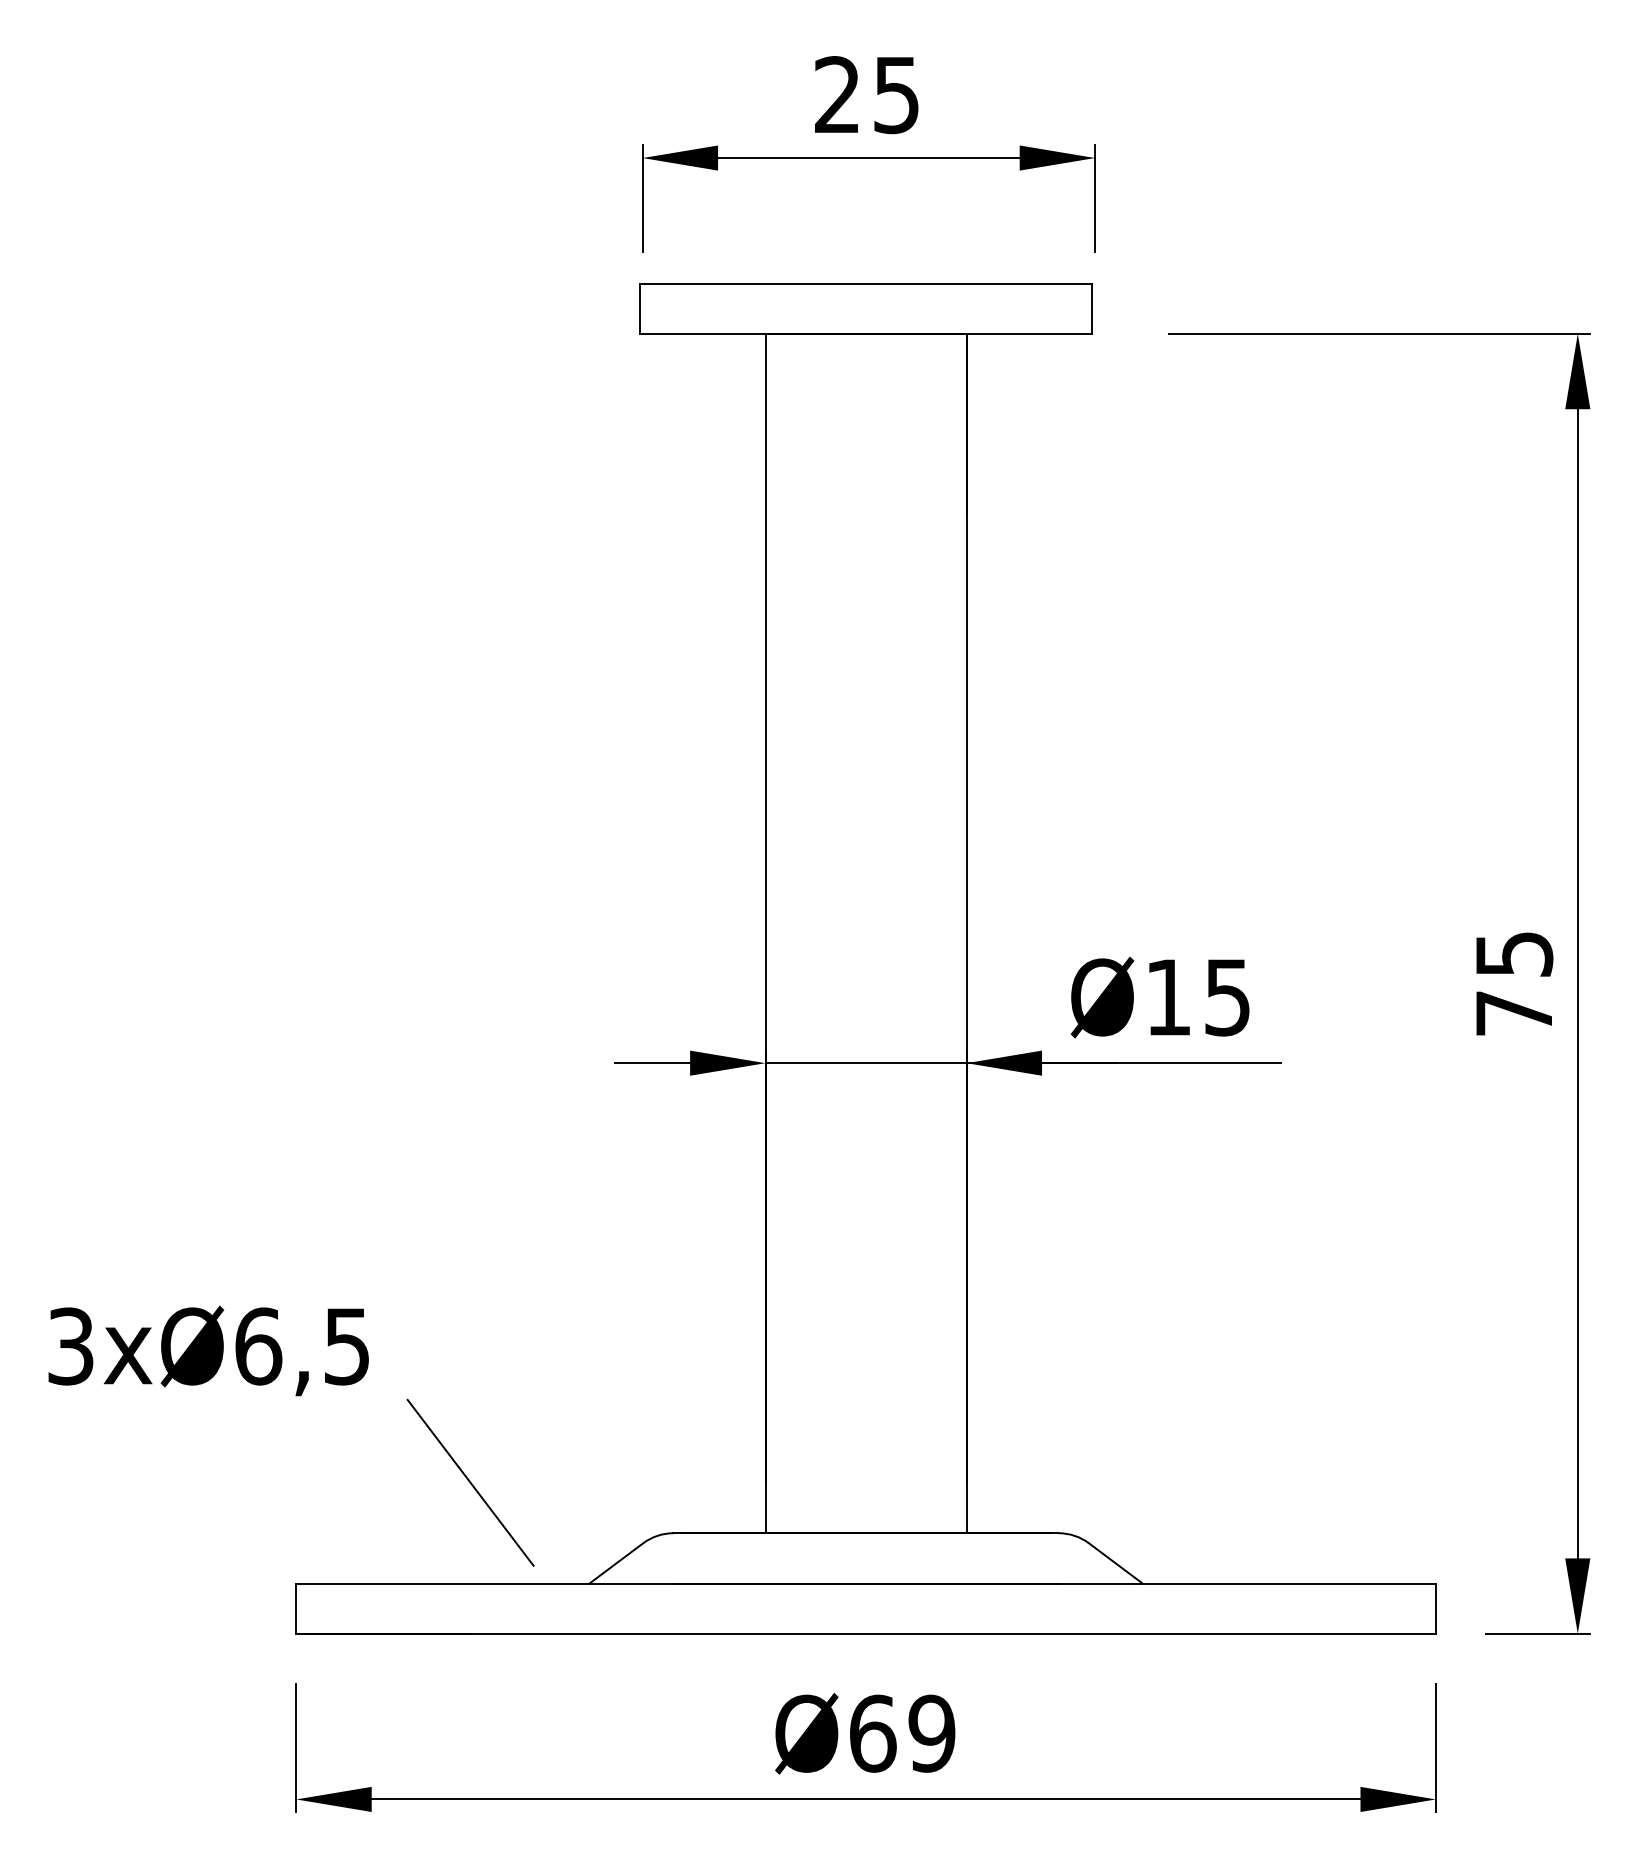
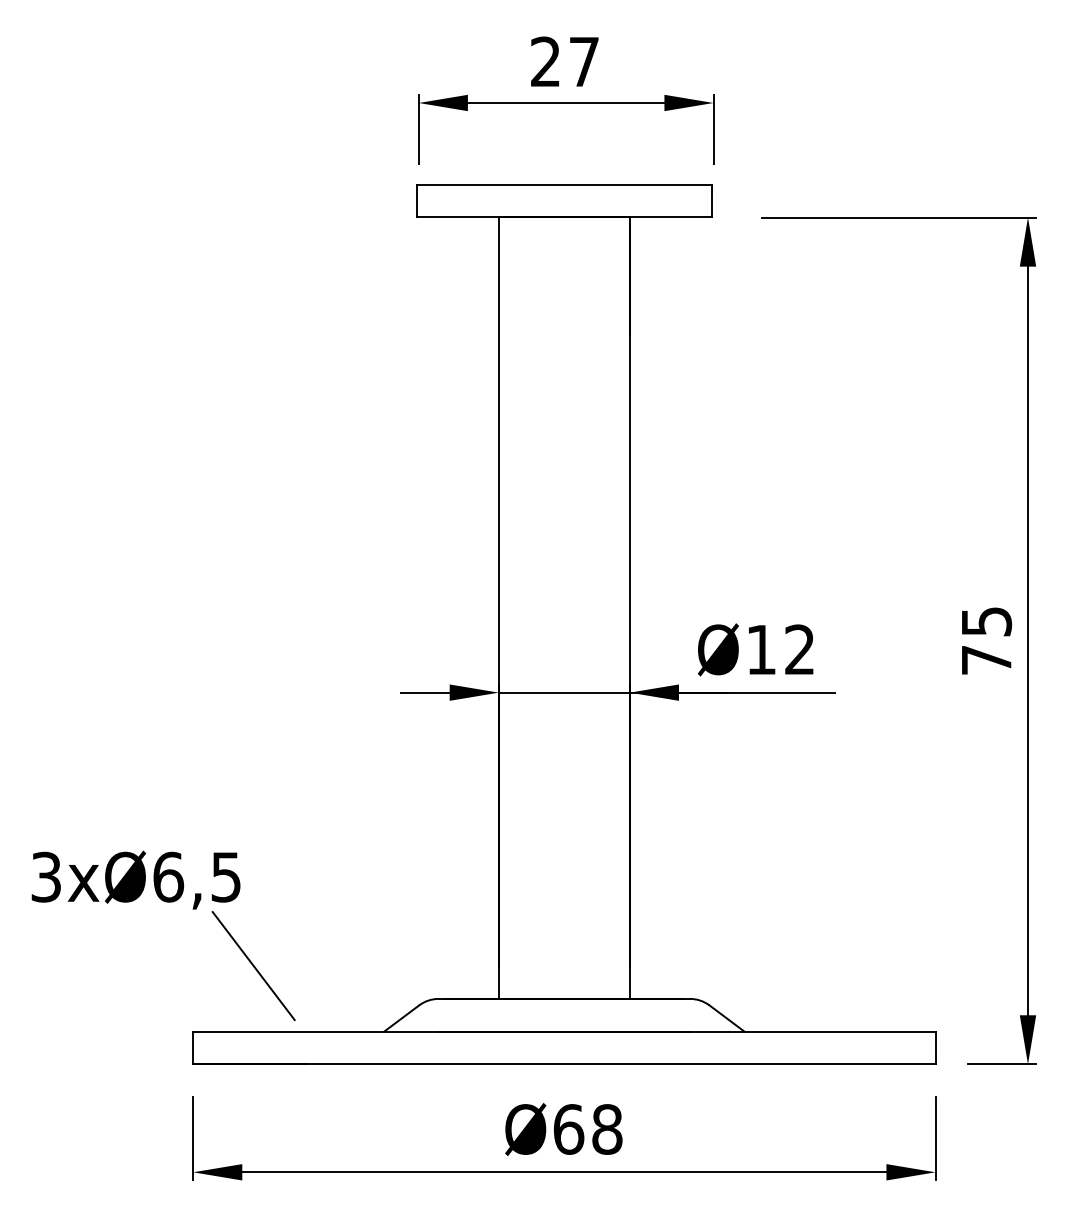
text: (895, 95) -> (583, 62), 25 -> 27
text: (1227, 996) -> (799, 649), Ø15 -> Ø12
line: (470, 1483) -> (253, 966), moved
text: (932, 1733) -> (607, 1129), Ø69 -> Ø68

